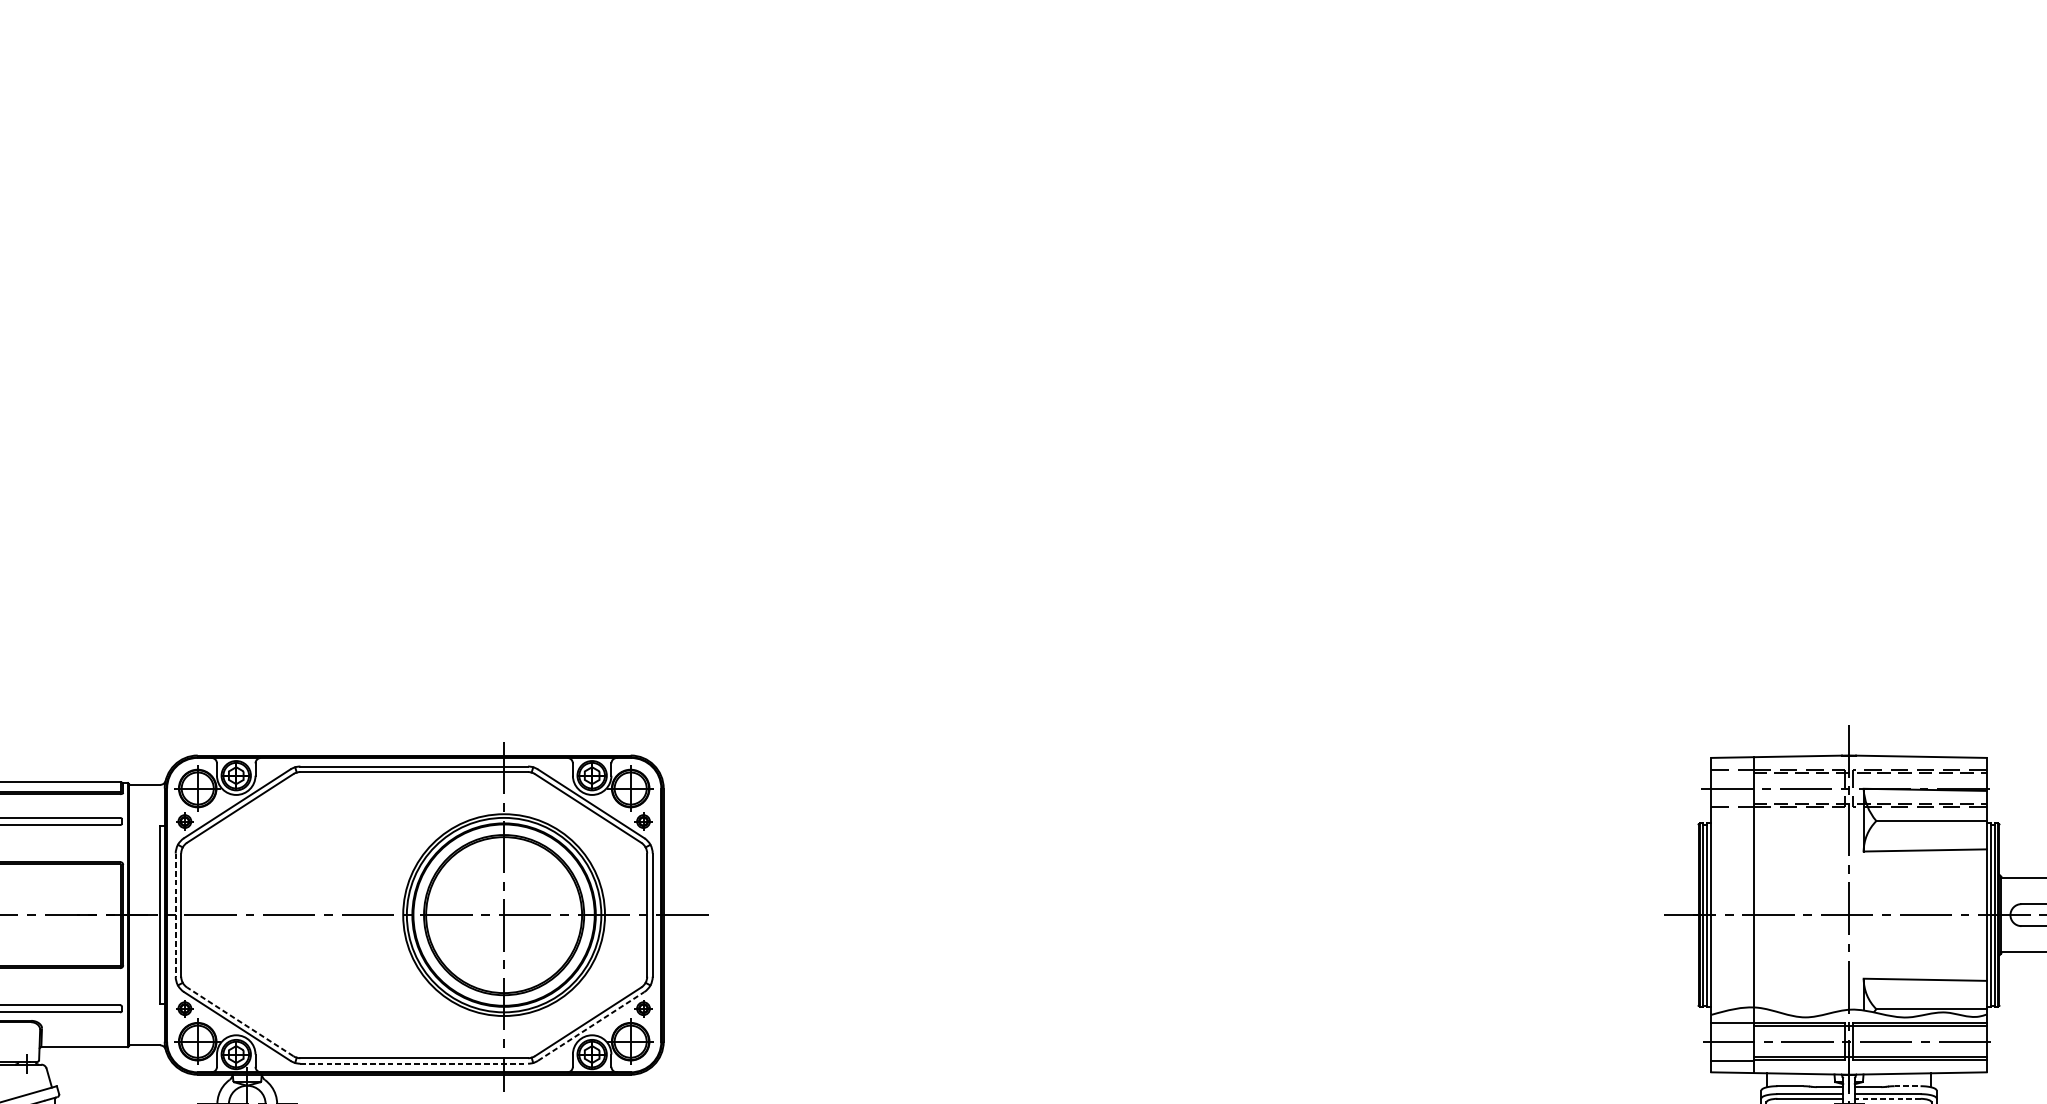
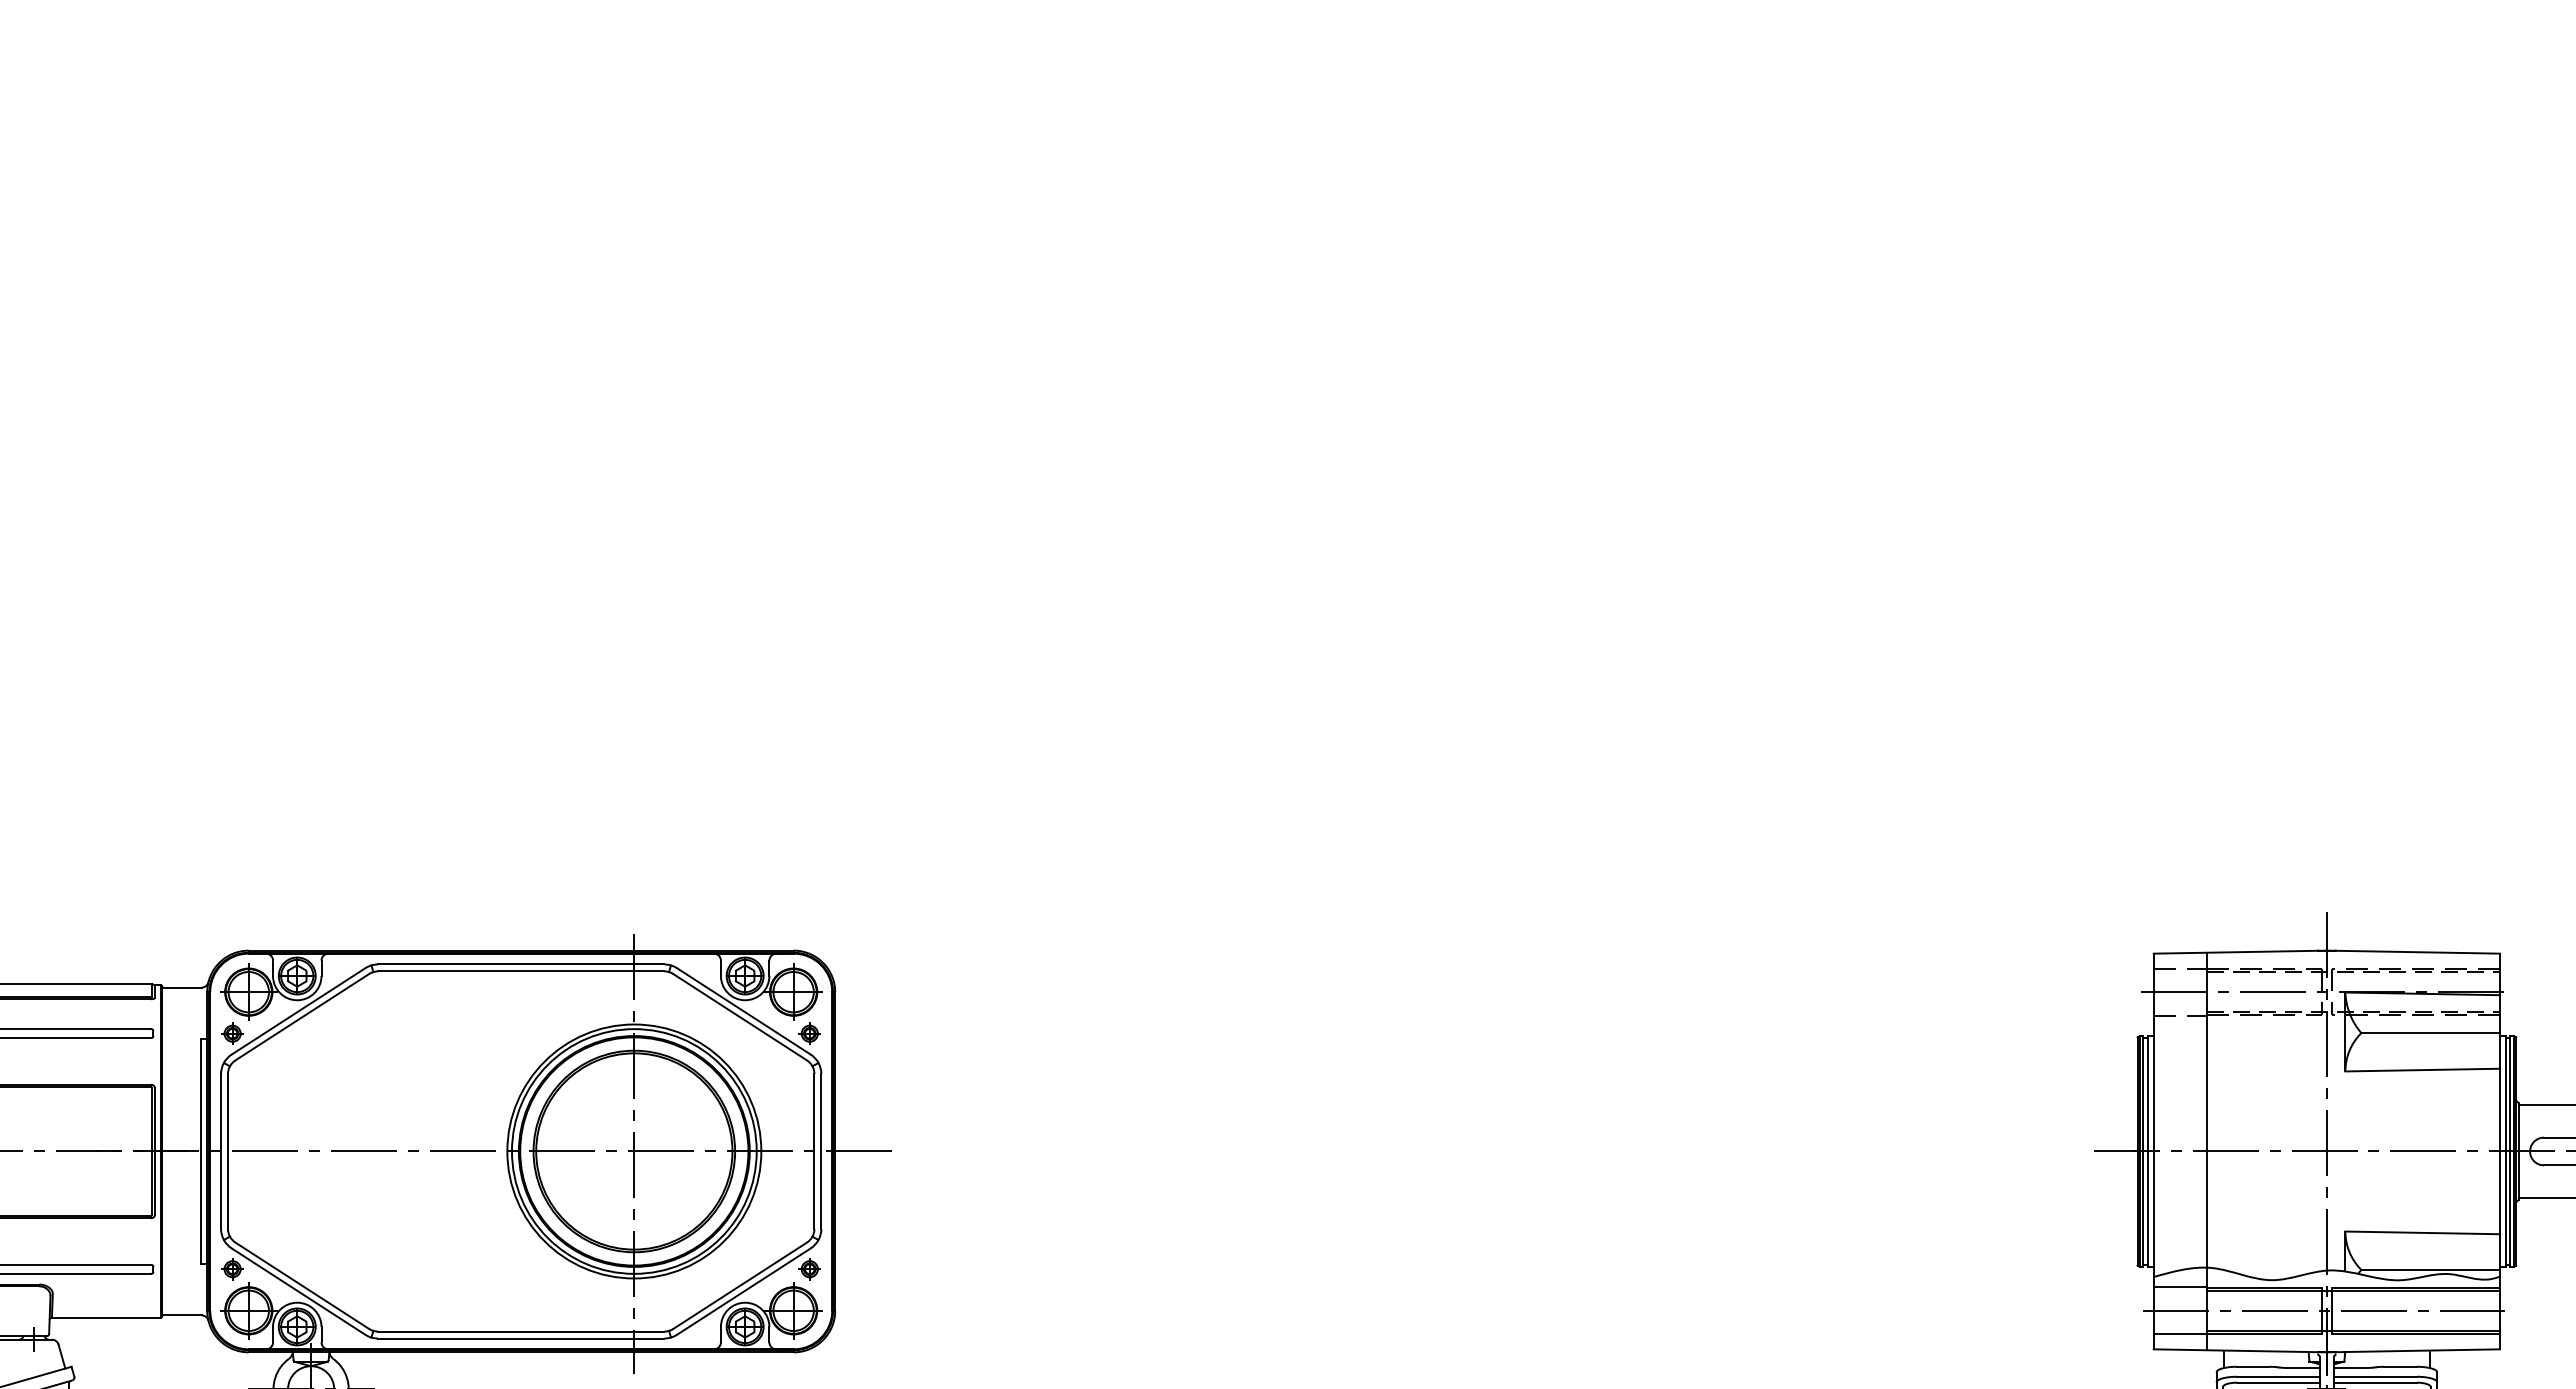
line: (176, 915) -> (221, 1151), dashed -> solid
line: (240, 1021) -> (302, 1285), dashed -> solid
line: (590, 1026) -> (743, 1291), dashed -> solid
line: (414, 1063) -> (521, 1338), dashed -> solid
line: (1908, 1085) -> (2401, 1366), dashed -> solid
line: (1887, 1098) -> (2375, 1382), dashed -> solid

